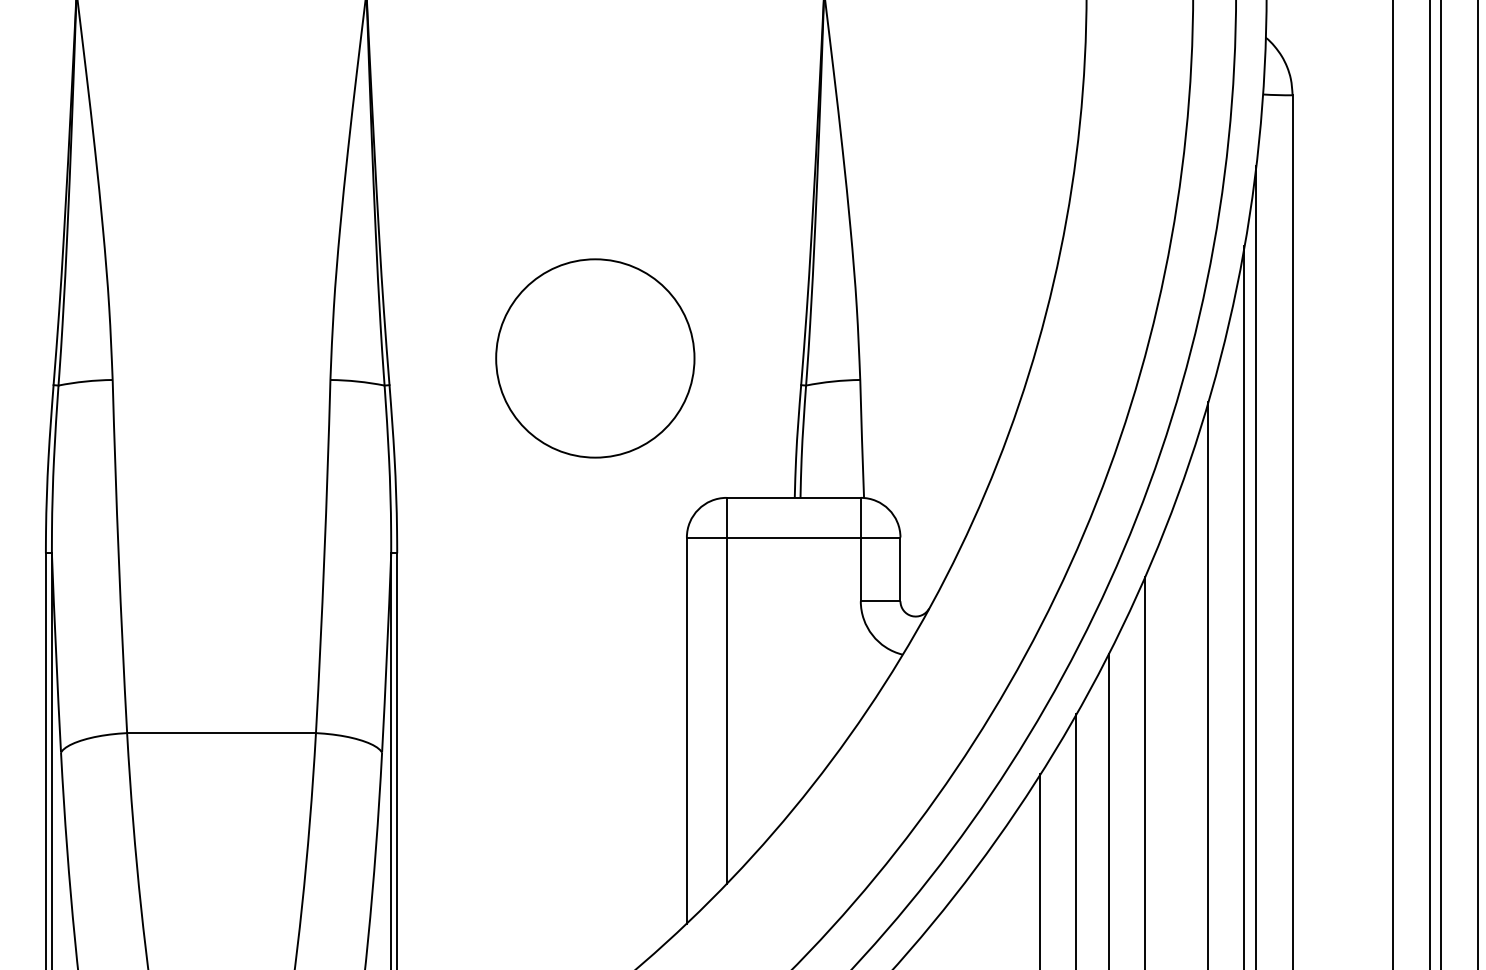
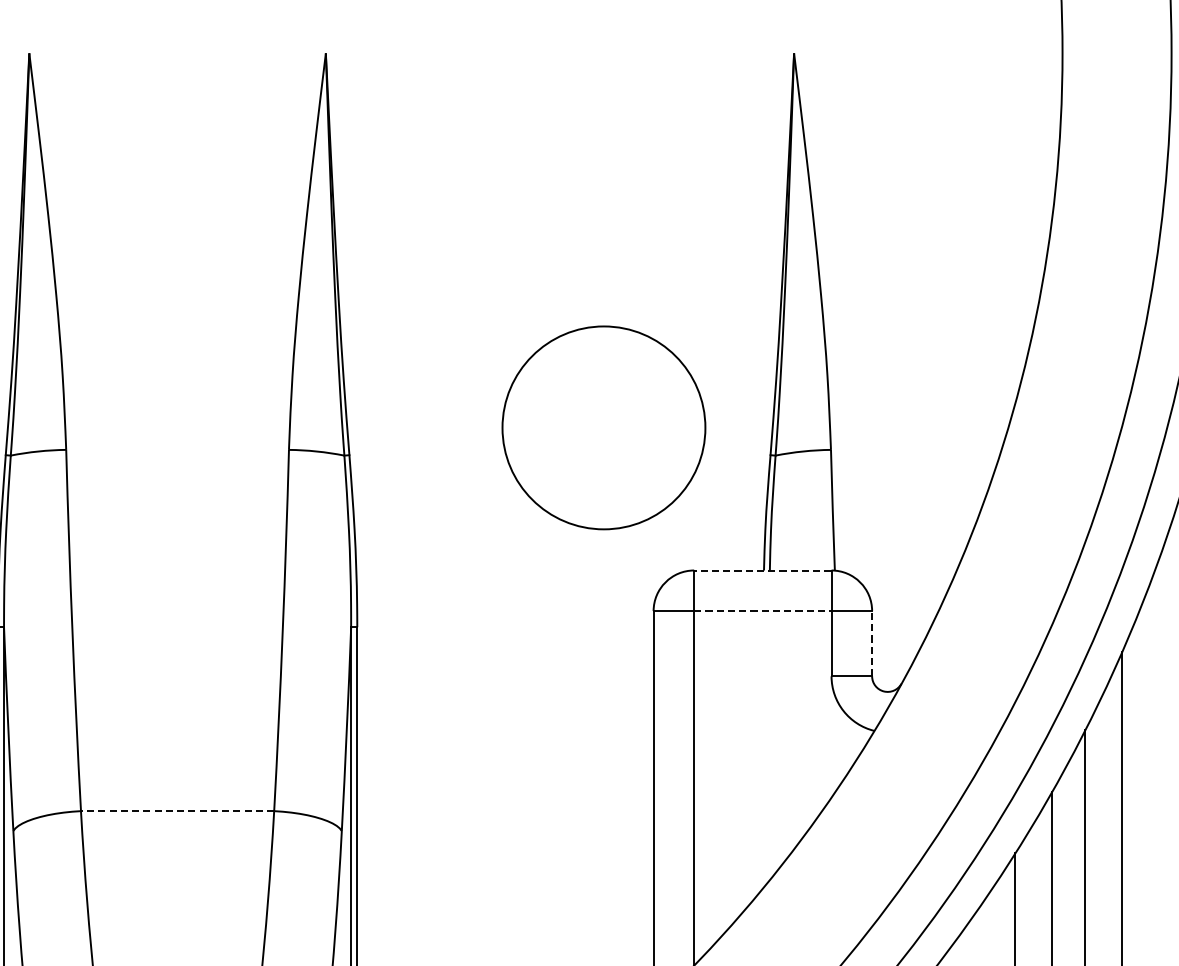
circle: (595, 358) -> (604, 427), moved
line: (793, 497) -> (762, 570), solid -> dashed
line: (794, 537) -> (763, 611), solid -> dashed
line: (900, 569) -> (872, 643), solid -> dashed
line: (221, 733) -> (177, 811), solid -> dashed

